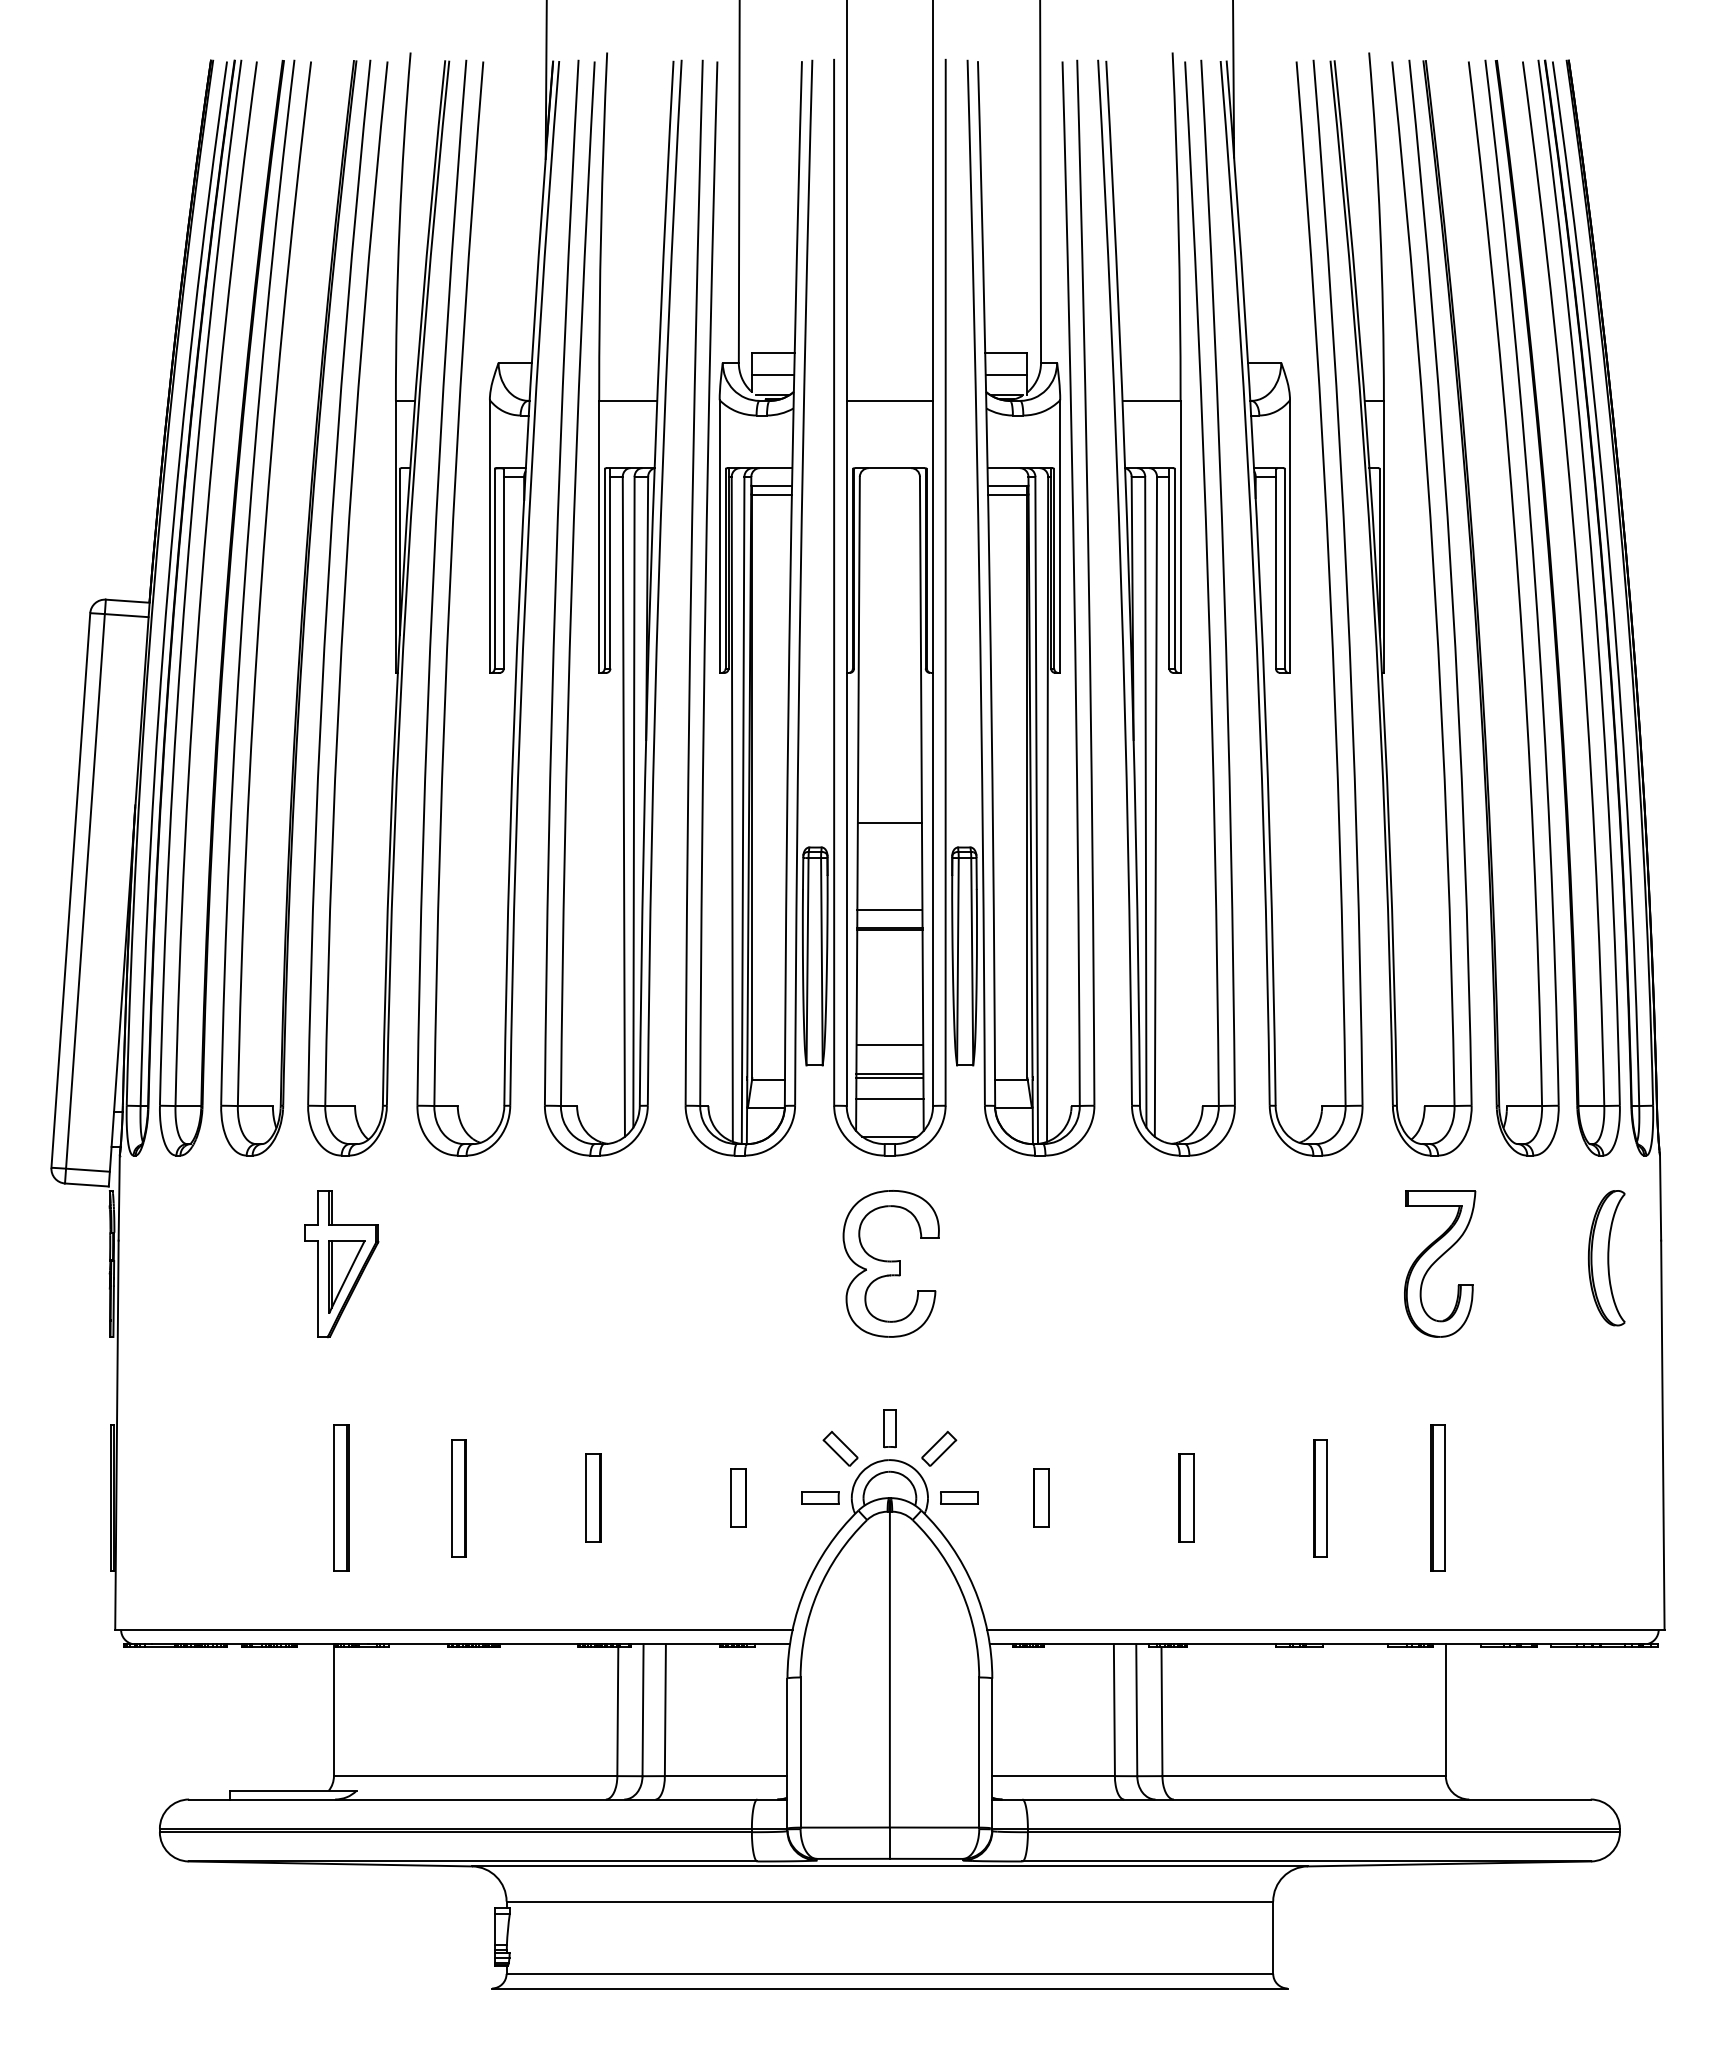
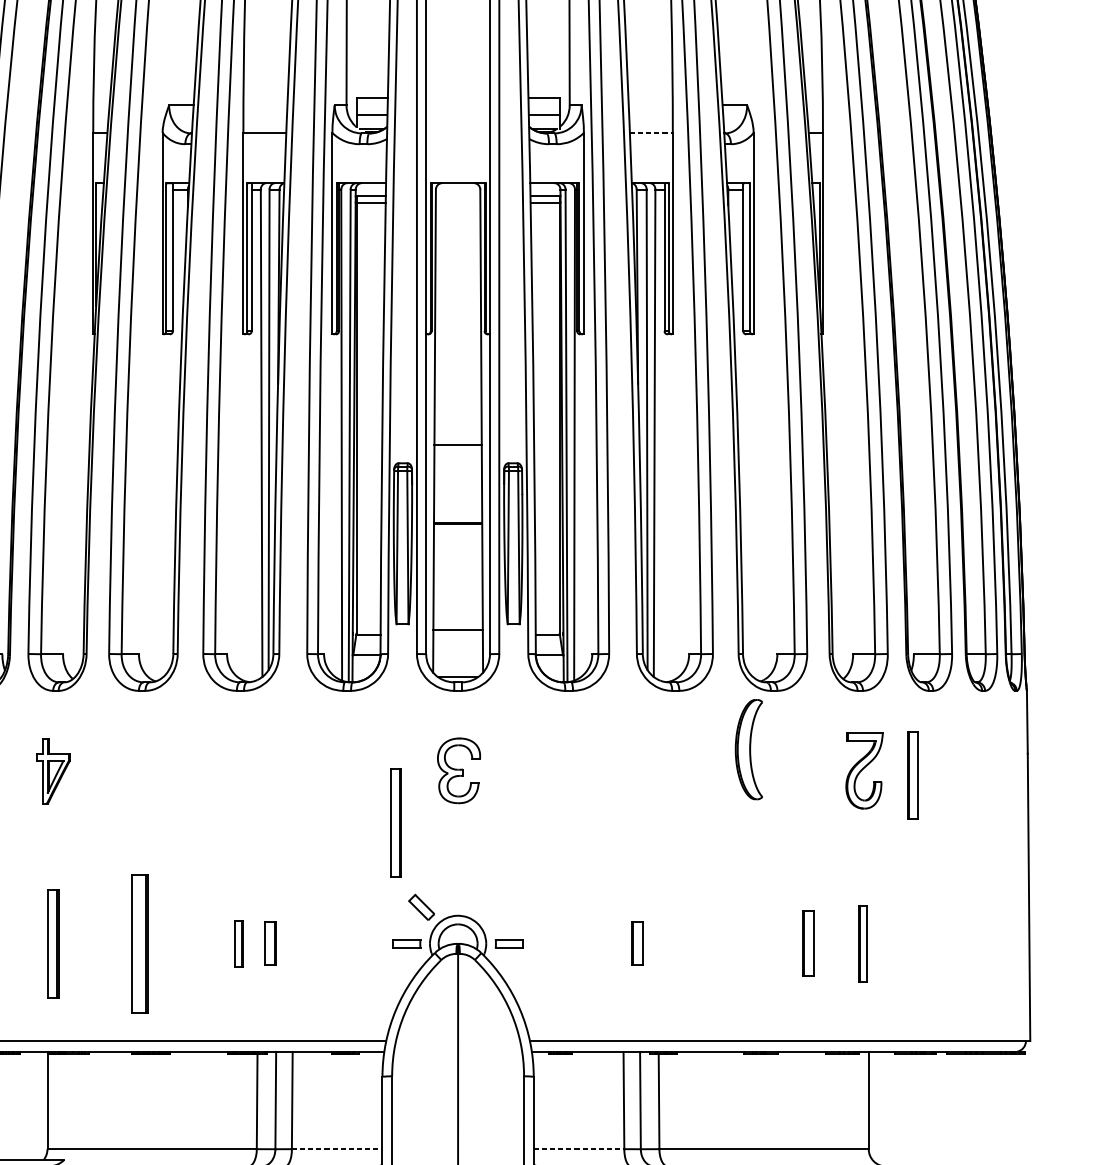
line: (889, 400) -> (457, 133), removed
line: (1152, 400) -> (652, 133), solid -> dashed
line: (889, 910) -> (457, 509), removed
line: (889, 1044) -> (457, 608), removed
line: (889, 1078) -> (457, 633), removed
line: (889, 1098) -> (457, 648), removed
part: (1606, 1258) -> (748, 749), moved
part: (890, 1263) -> (458, 770), size x0.6
part: (1440, 1263) -> (864, 770), size x0.7
part: (341, 1264) -> (53, 771), size x0.6
part: (805, 1334) -> (395, 822), added
part: (889, 1428) -> (457, 892), removed
part: (939, 1448) -> (494, 907), removed
part: (593, 1497) -> (239, 943), size x0.7
part: (738, 1497) -> (270, 943), moved
part: (1041, 1497) -> (638, 943), moved
part: (1186, 1497) -> (808, 943), moved
part: (1437, 1497) -> (862, 943), size x0.7
part: (458, 1498) -> (139, 944), size x1.6
part: (1320, 1498) -> (912, 775), moved
line: (726, 1776) -> (337, 1149), solid -> dashed
line: (1054, 1776) -> (579, 1149), solid -> dashed

